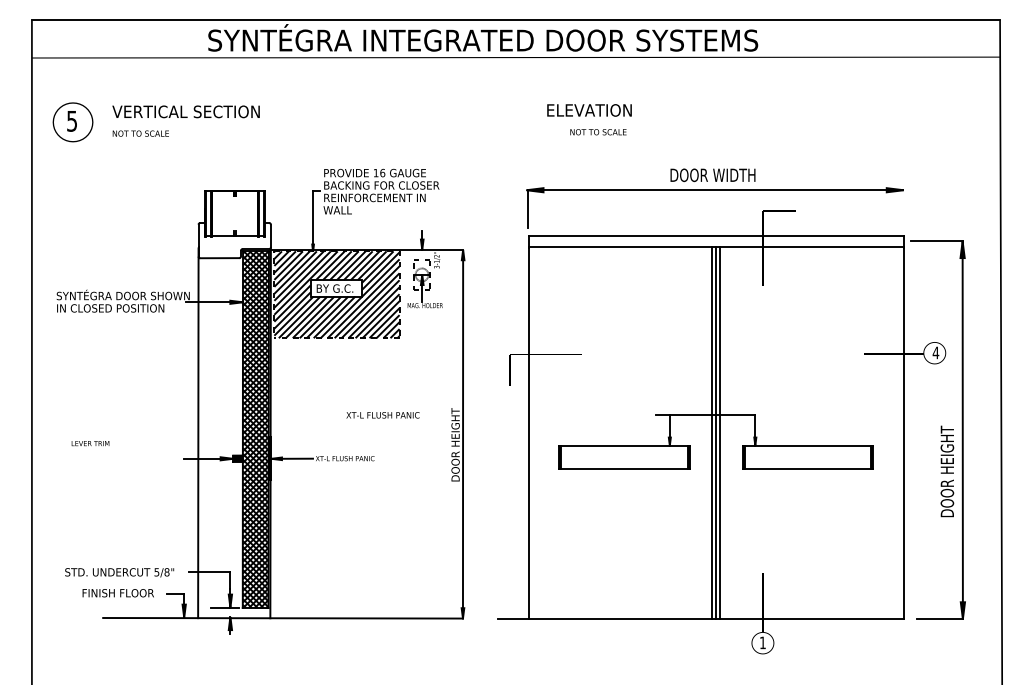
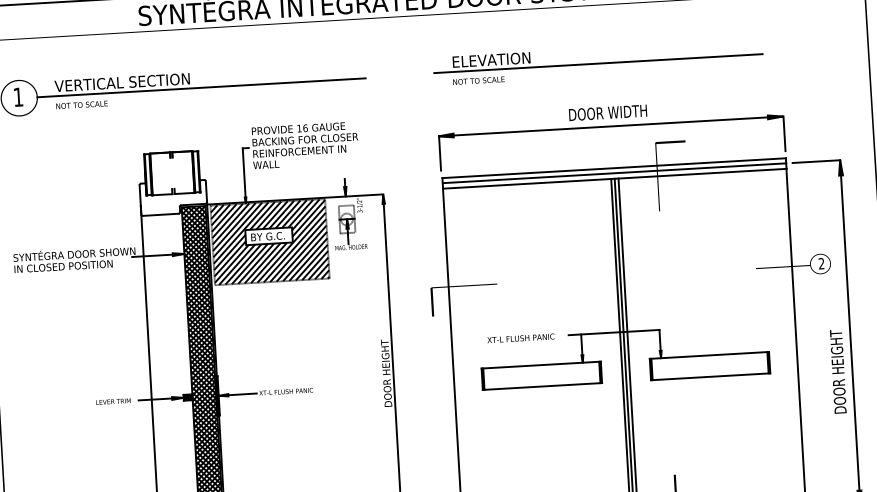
text: (71, 121) -> (17, 97), 5 -> 1
line: (705, 121) -> (598, 64), added
line: (271, 122) -> (201, 87), added
text: (598, 132) -> (478, 81), moved
line: (903, 209) -> (784, 134), added
line: (715, 241) -> (613, 173), added
text: (935, 352) -> (821, 263), 4 -> 2
text: (382, 415) -> (520, 338), moved
text: (90, 443) -> (113, 401), moved

